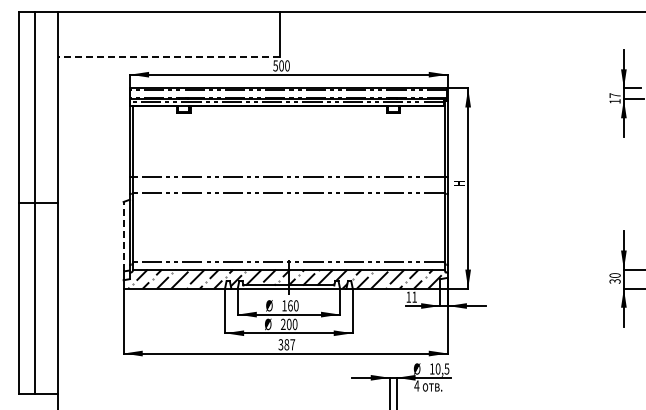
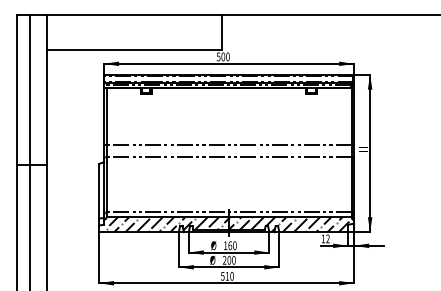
line: (168, 56) -> (134, 49), dashed -> solid
line: (123, 236) -> (98, 191), dashed -> solid
text: (414, 296) -> (327, 238), 11 -> 12
text: (286, 344) -> (227, 276), 387 -> 510

